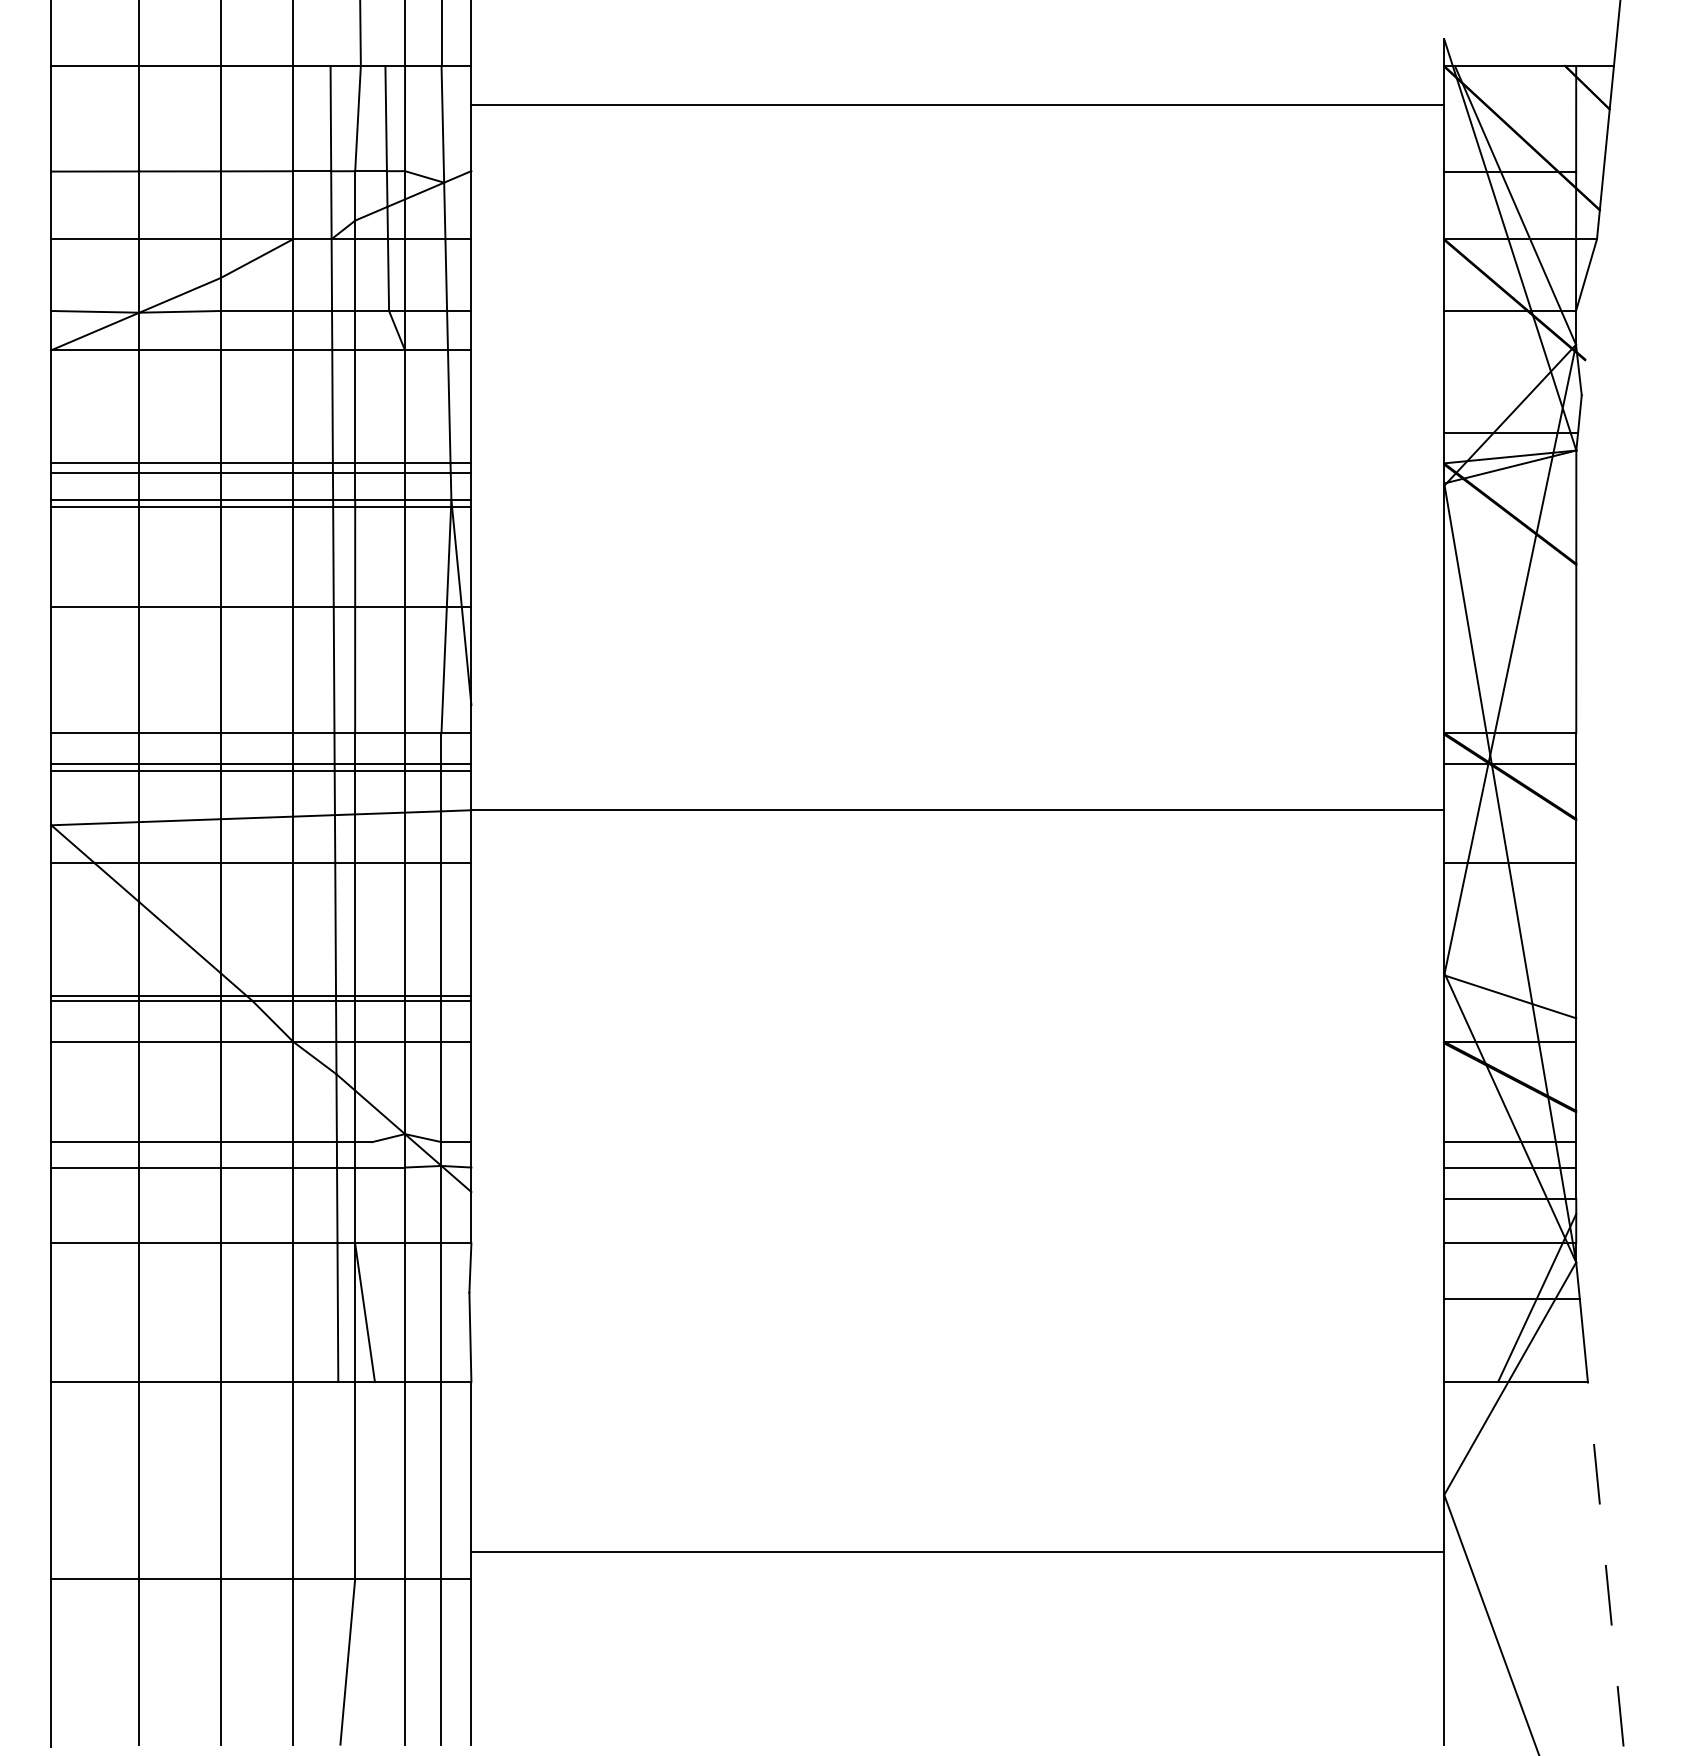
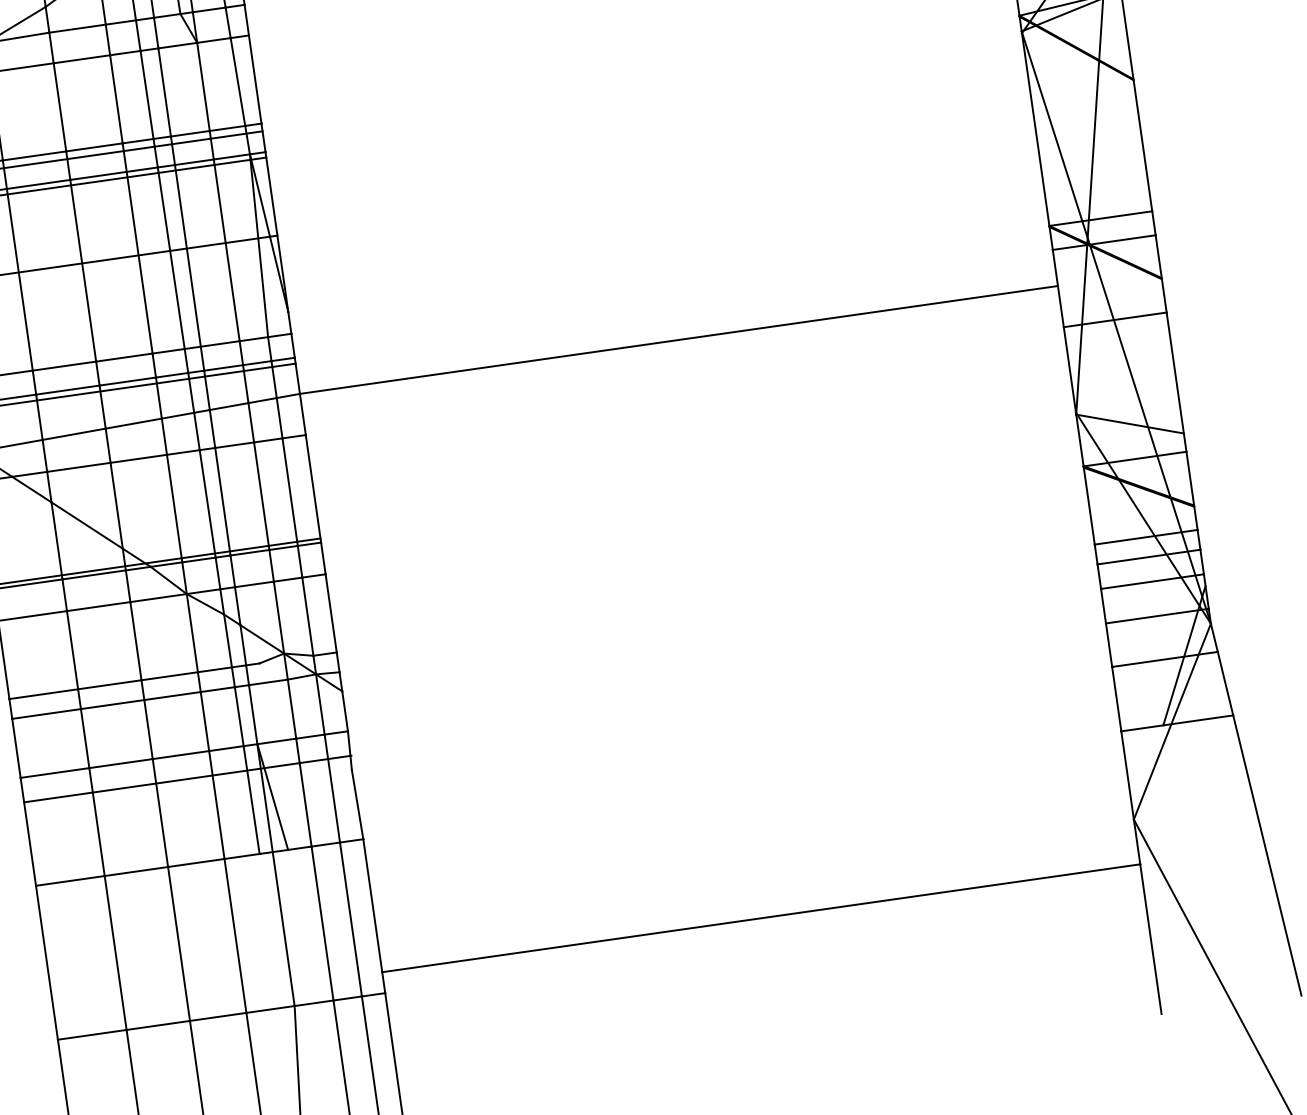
line: (261, 1274) -> (187, 778), added
line: (1605, 1563) -> (1267, 855), dashed -> solid

